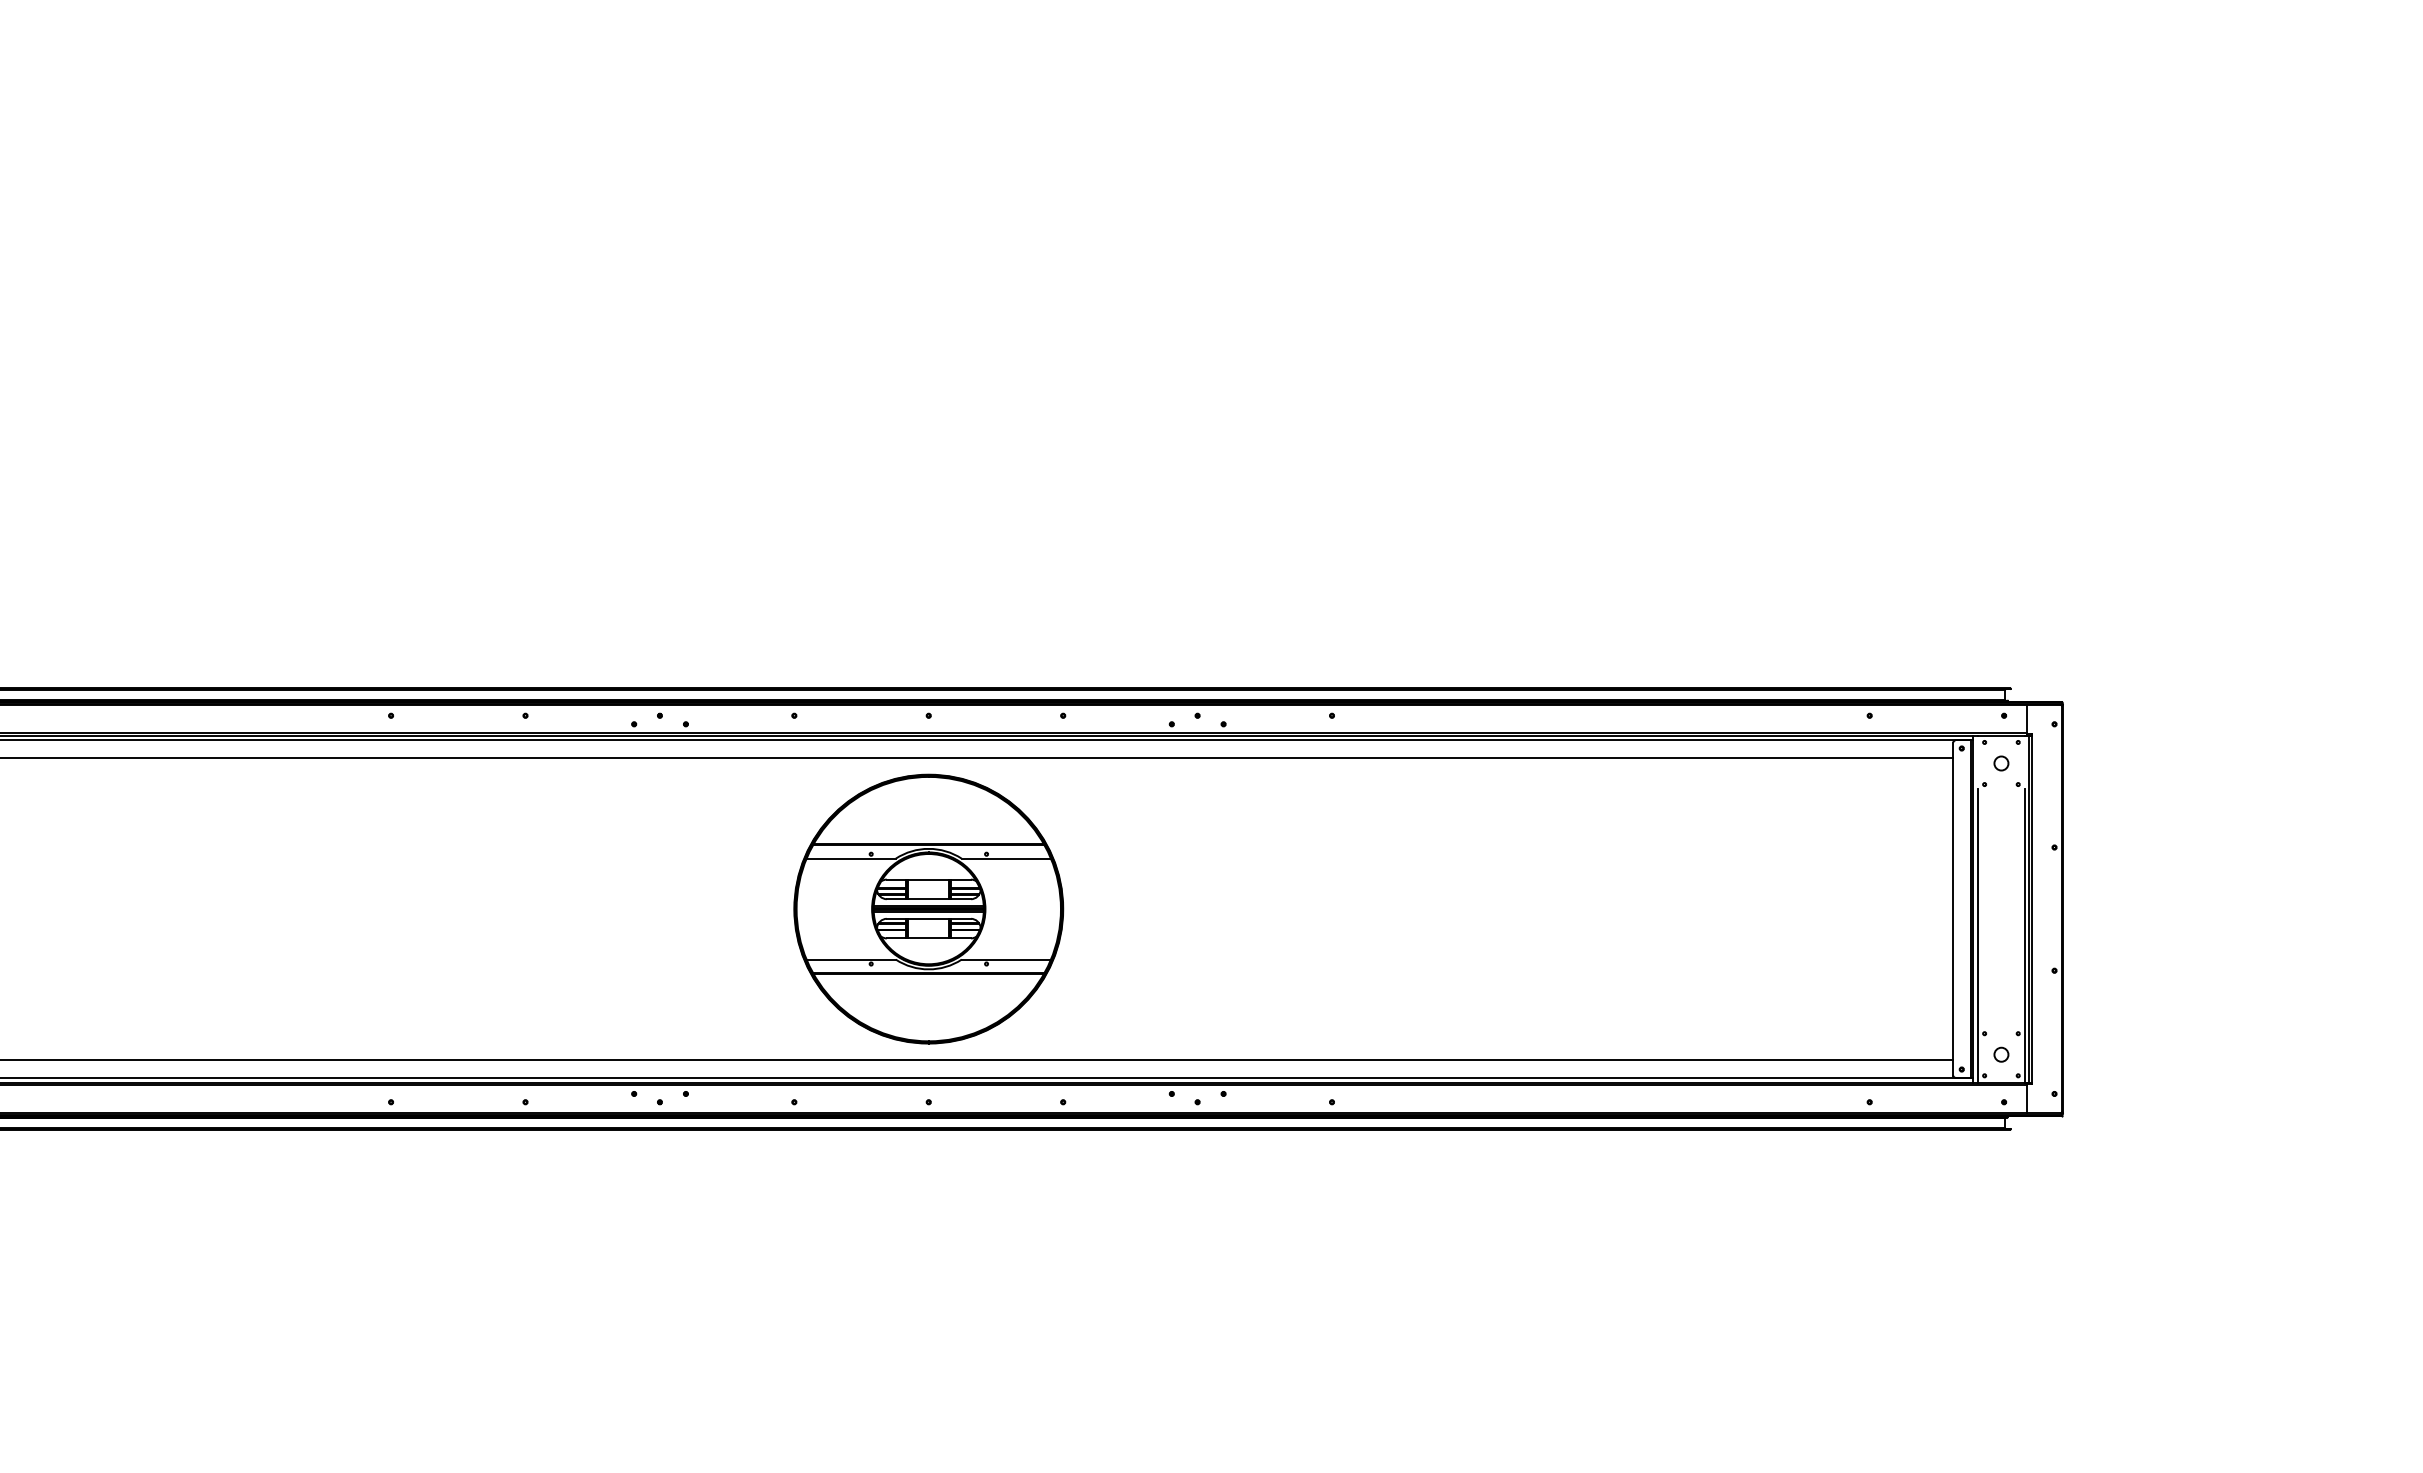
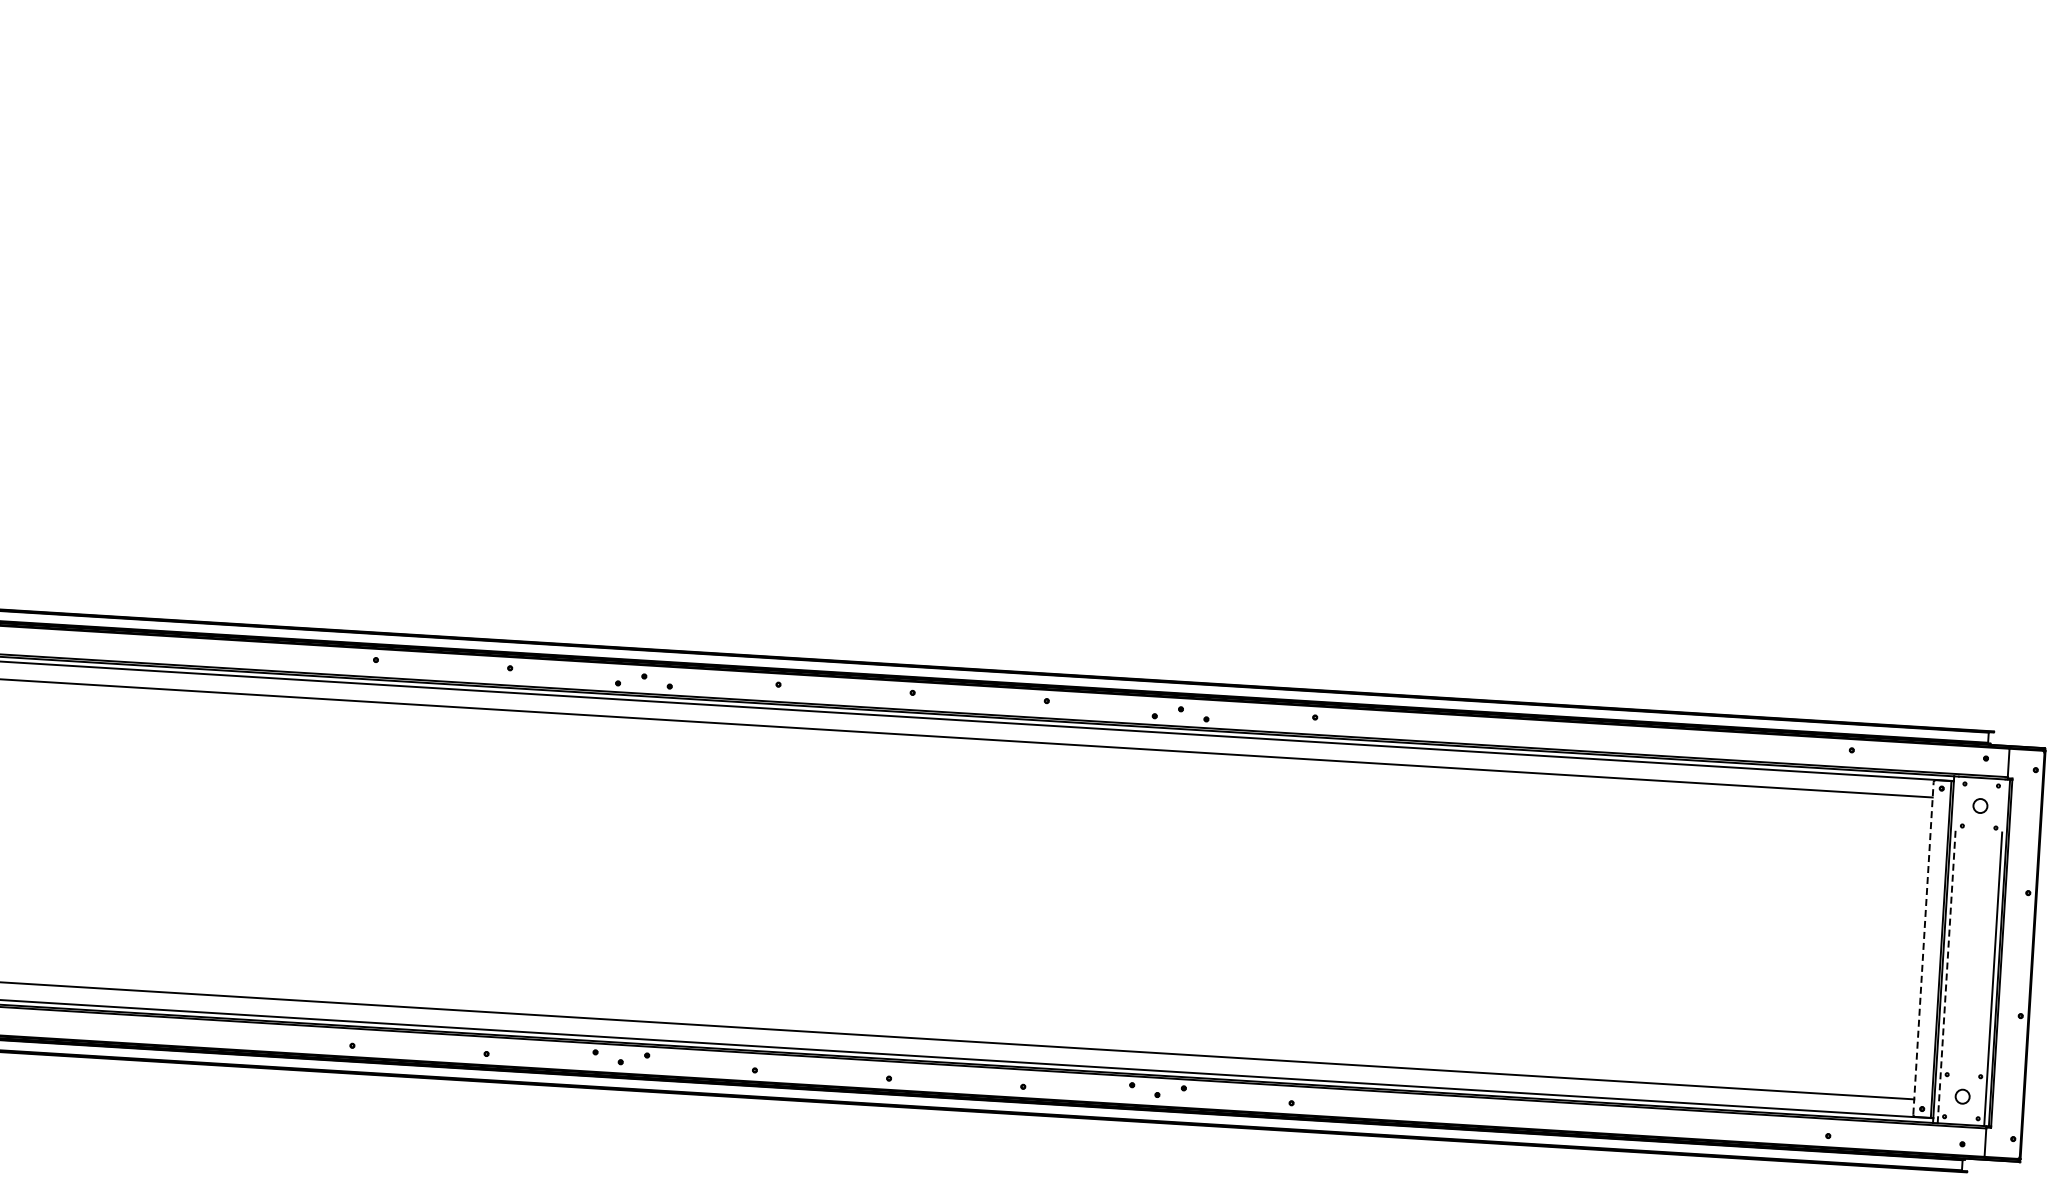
part: (928, 908) -> (900, 885), removed
line: (1953, 908) -> (1923, 947), solid -> dashed
line: (1978, 935) -> (1947, 976), solid -> dashed

